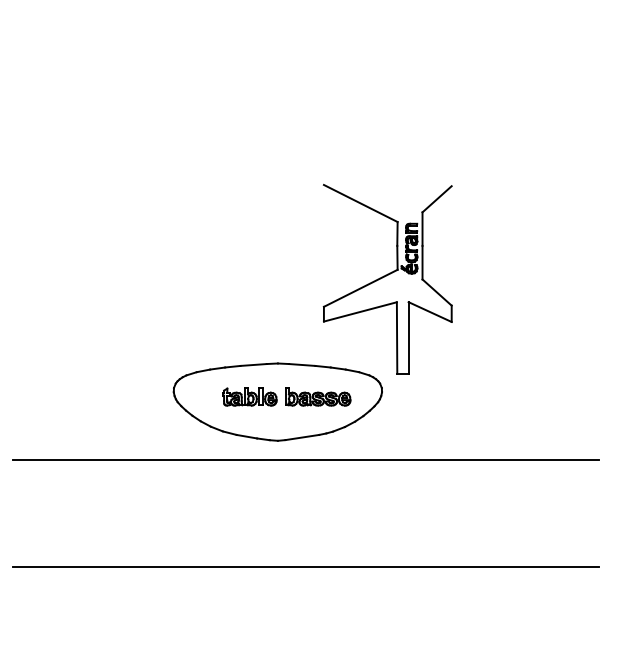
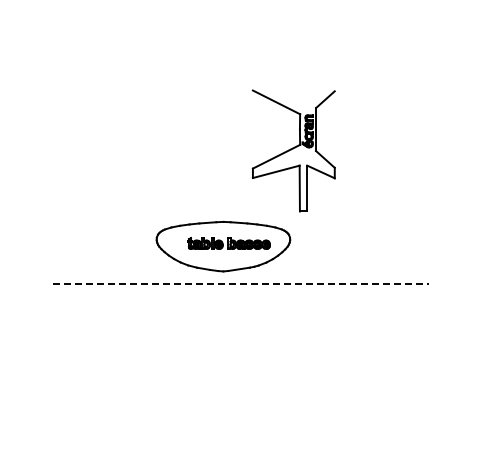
part: (387, 278) -> (293, 150), moved
line: (306, 459) -> (241, 283), solid -> dashed
line: (306, 567) -> (241, 352), removed

